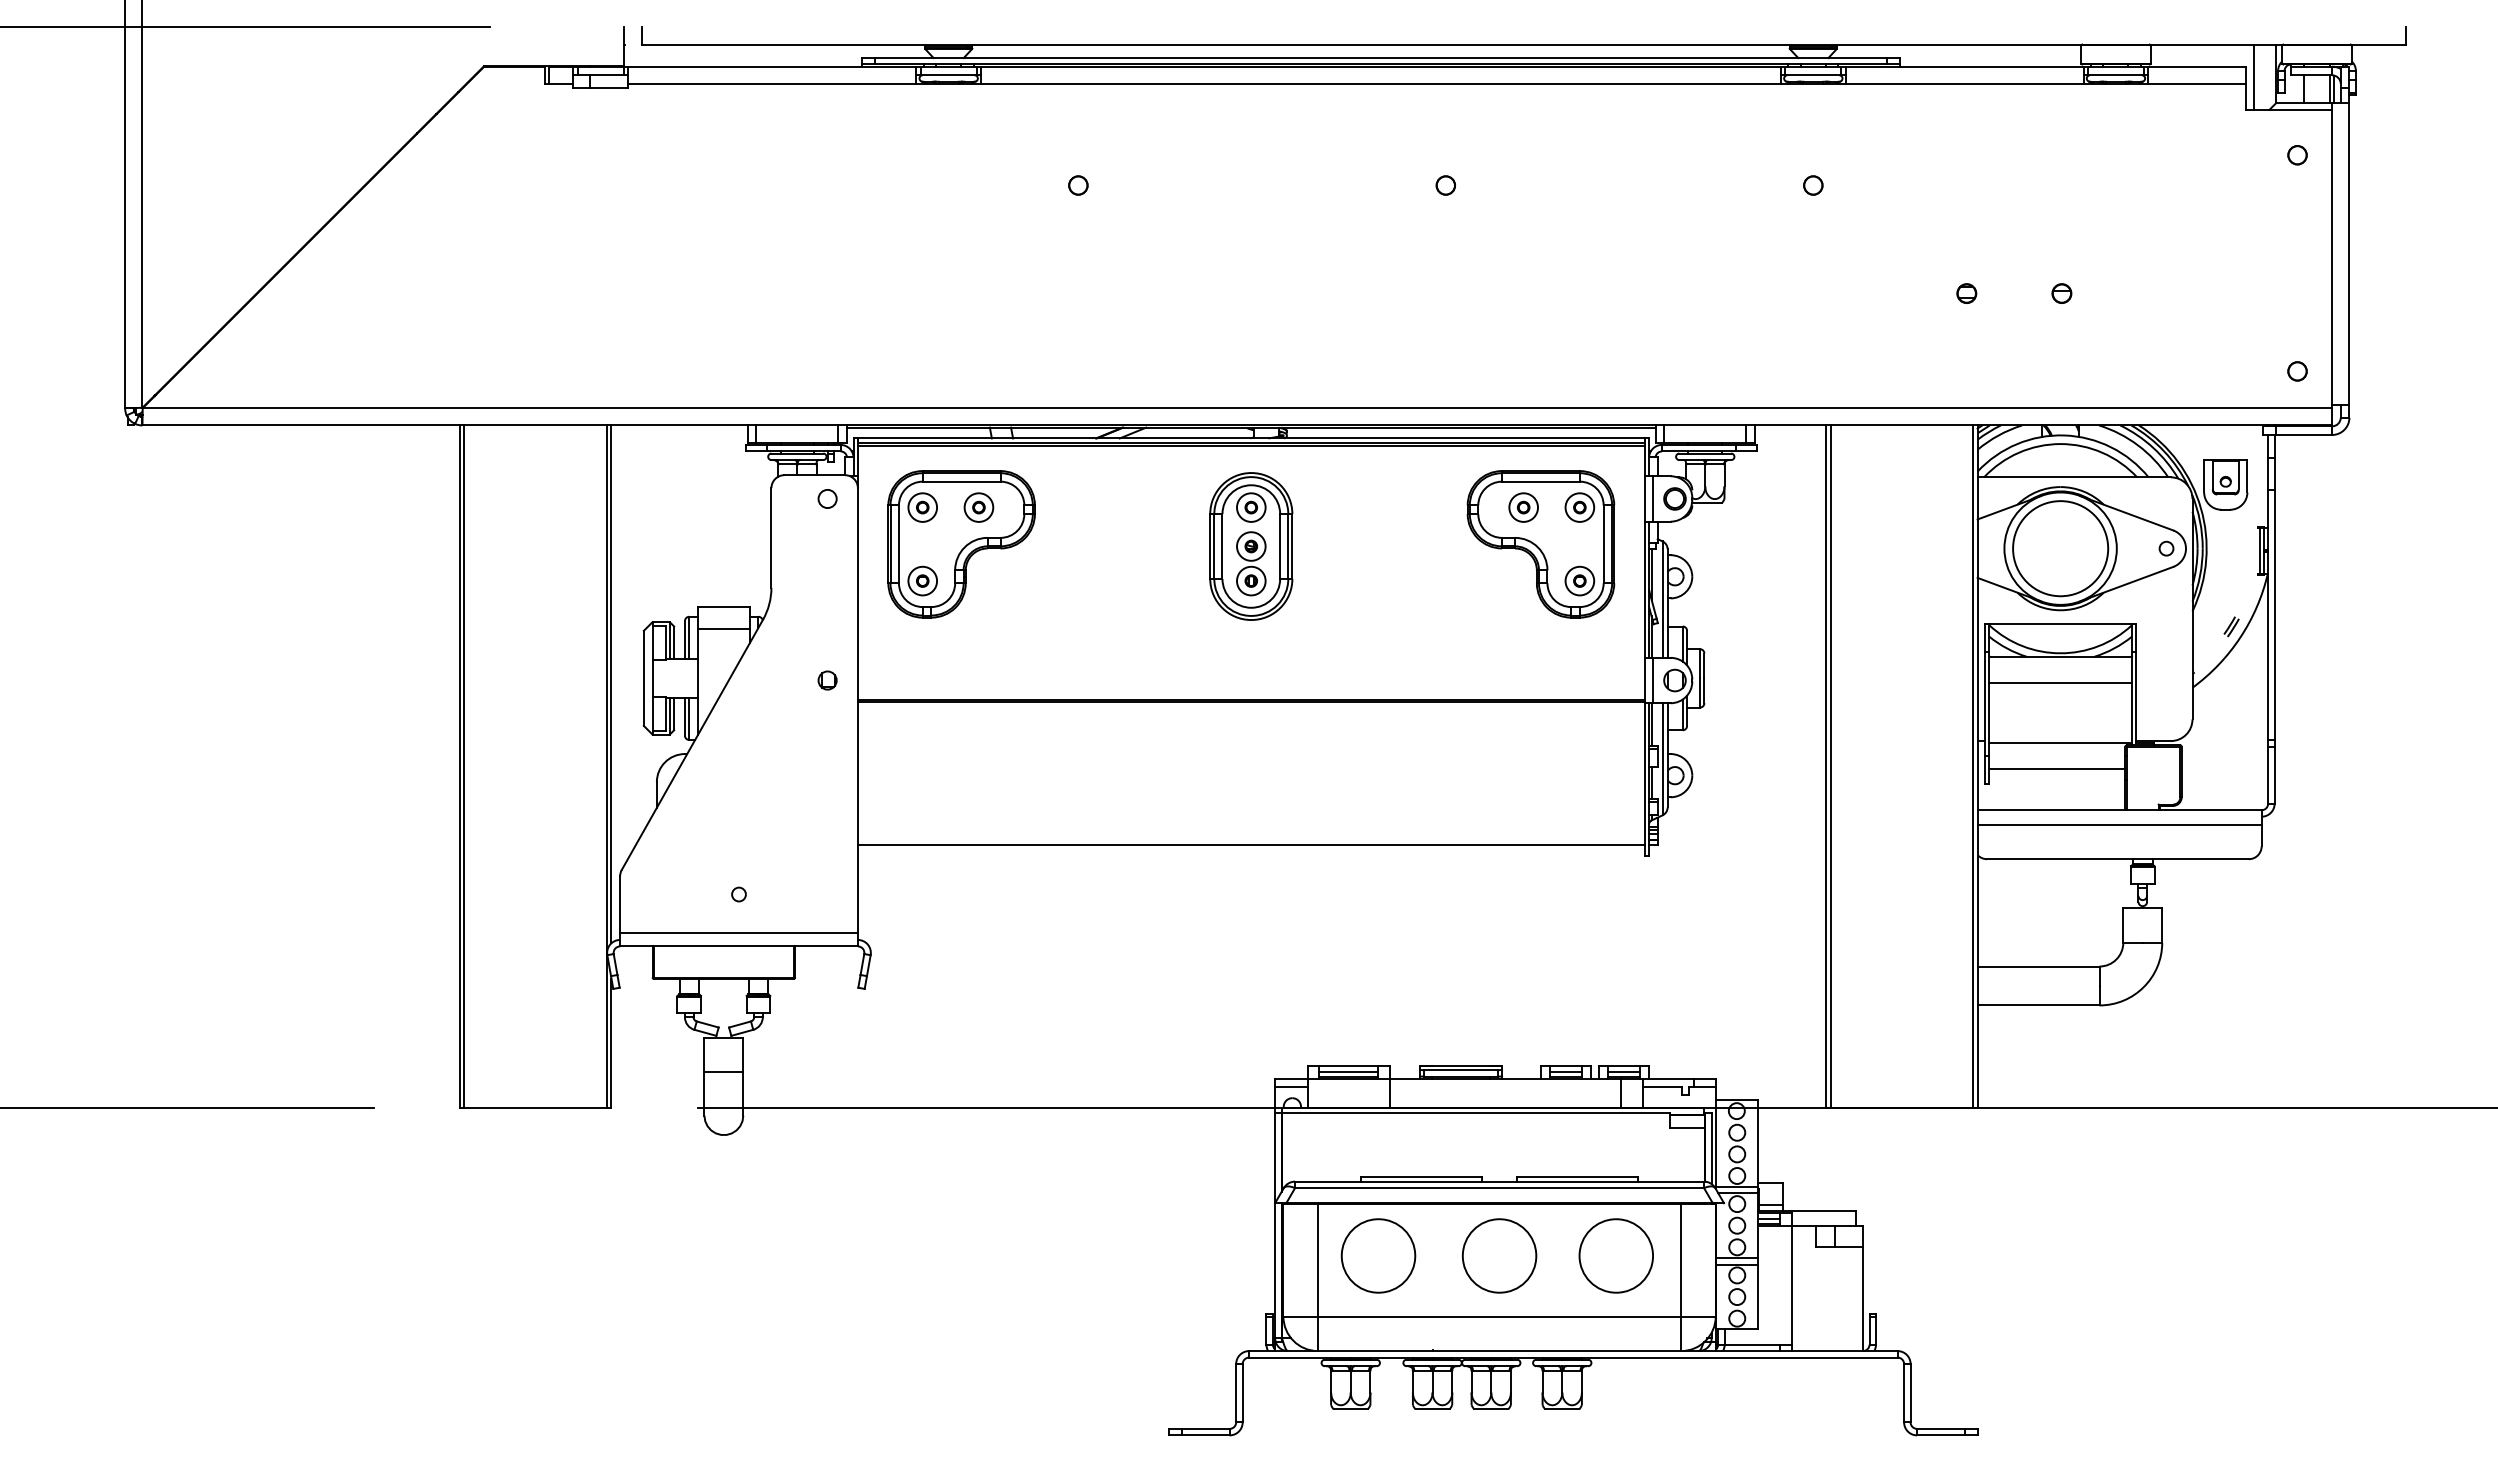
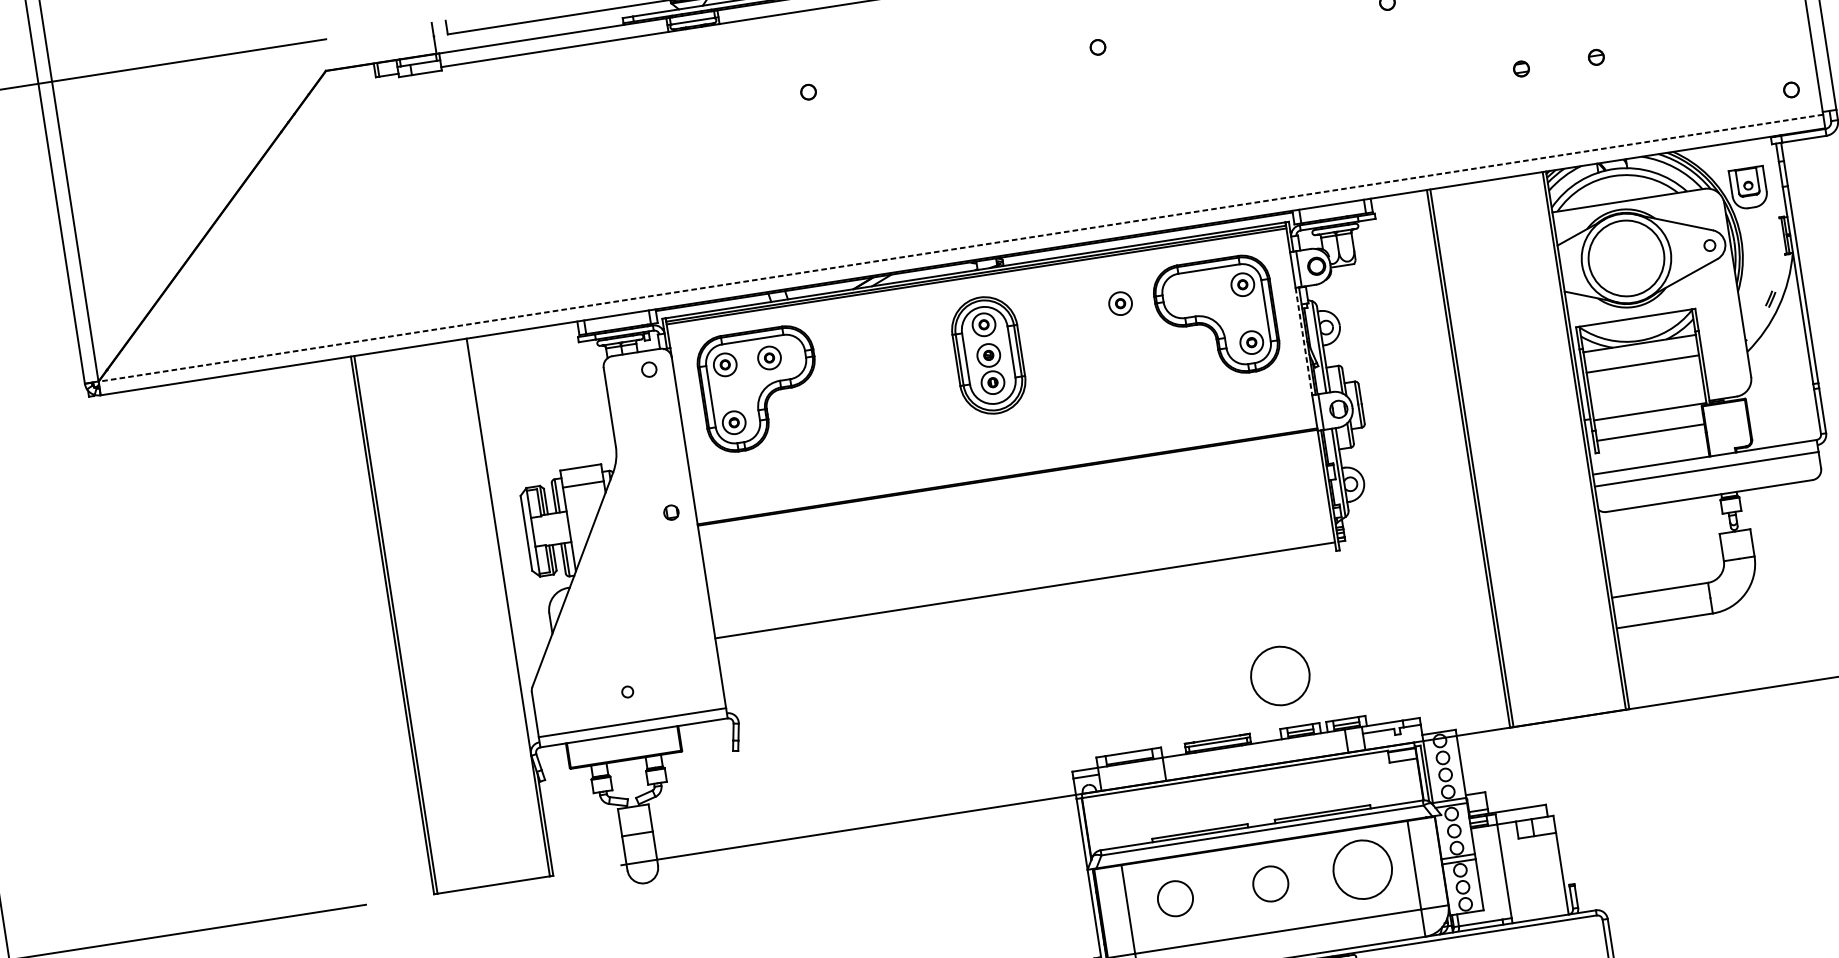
line: (1237, 408) -> (961, 248), solid -> dashed
part: (1523, 507) -> (1120, 303), moved
line: (1644, 590) -> (1303, 342), solid -> dashed
line: (611, 684) -> (501, 542), removed
circle: (1550, 999) -> (1279, 675), added
line: (1348, 1072) -> (1129, 757), removed
circle: (1378, 1255) -> (1175, 898), size x0.6
circle: (1499, 1255) -> (1270, 883), size x0.6

